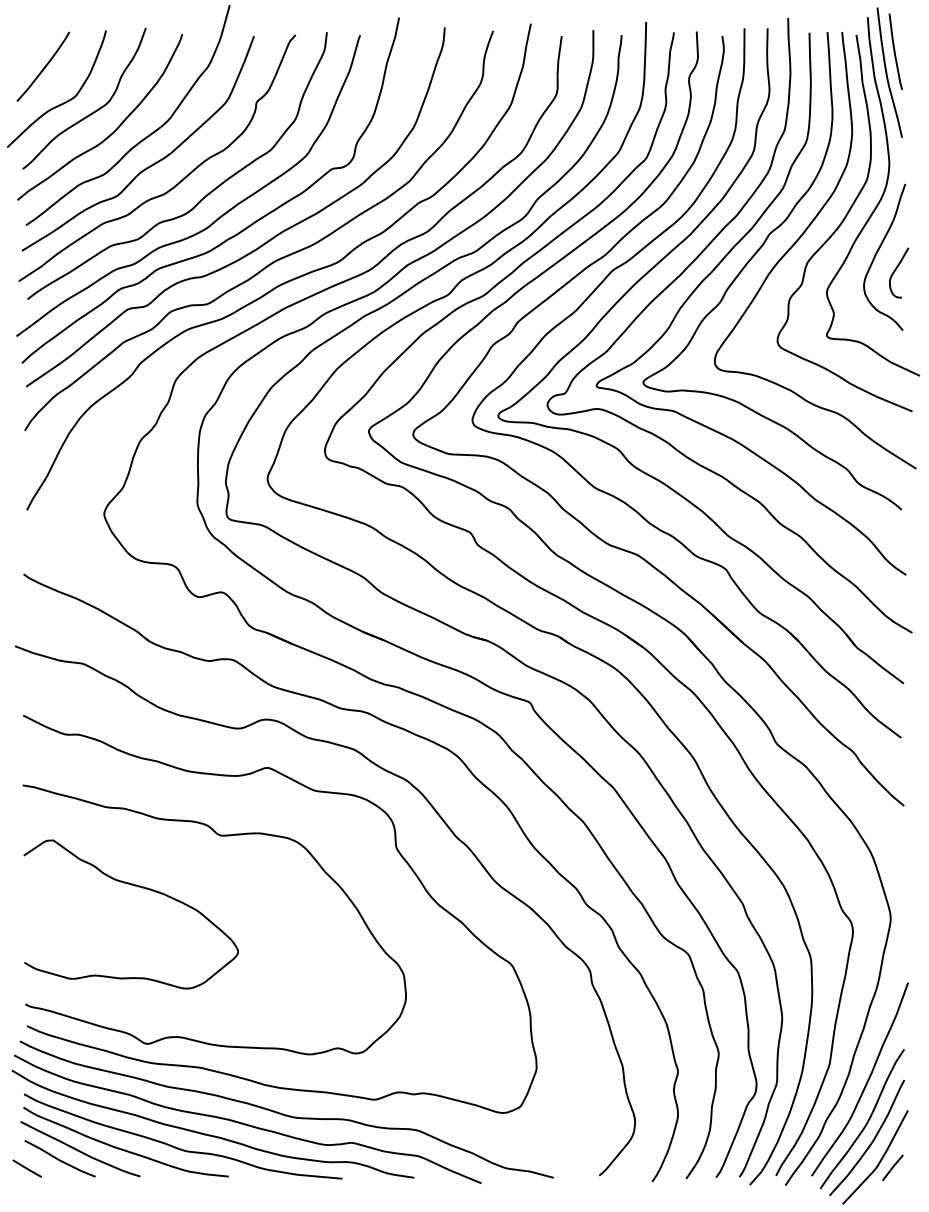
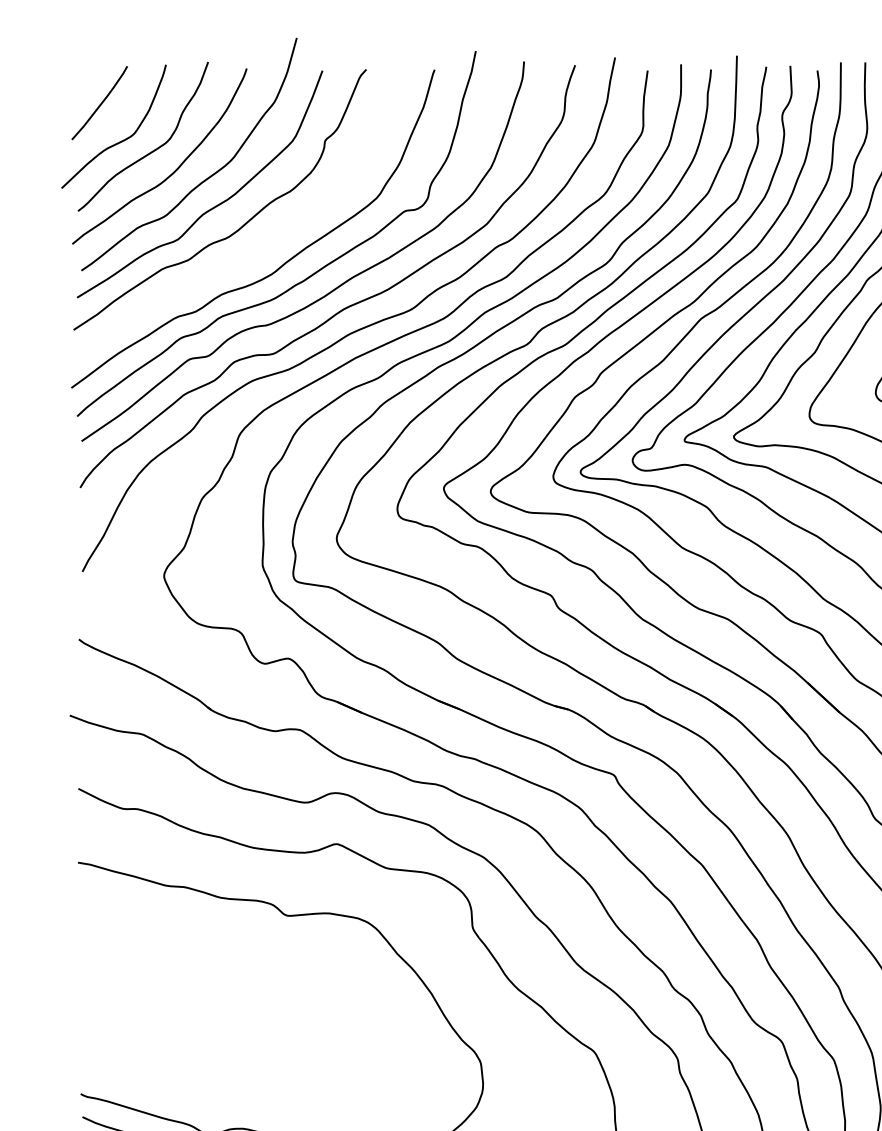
curve: (201, 198) -> (266, 242), removed
curve: (138, 887) -> (200, 970), removed

